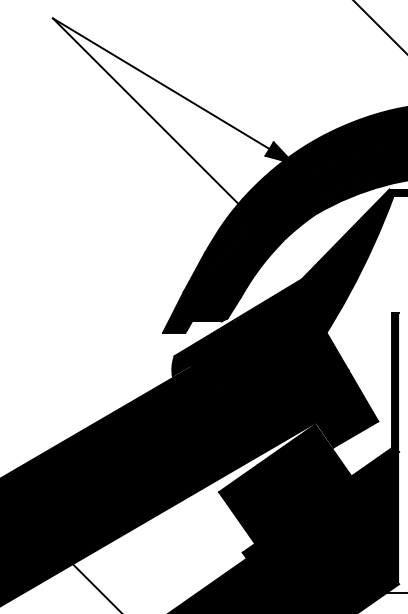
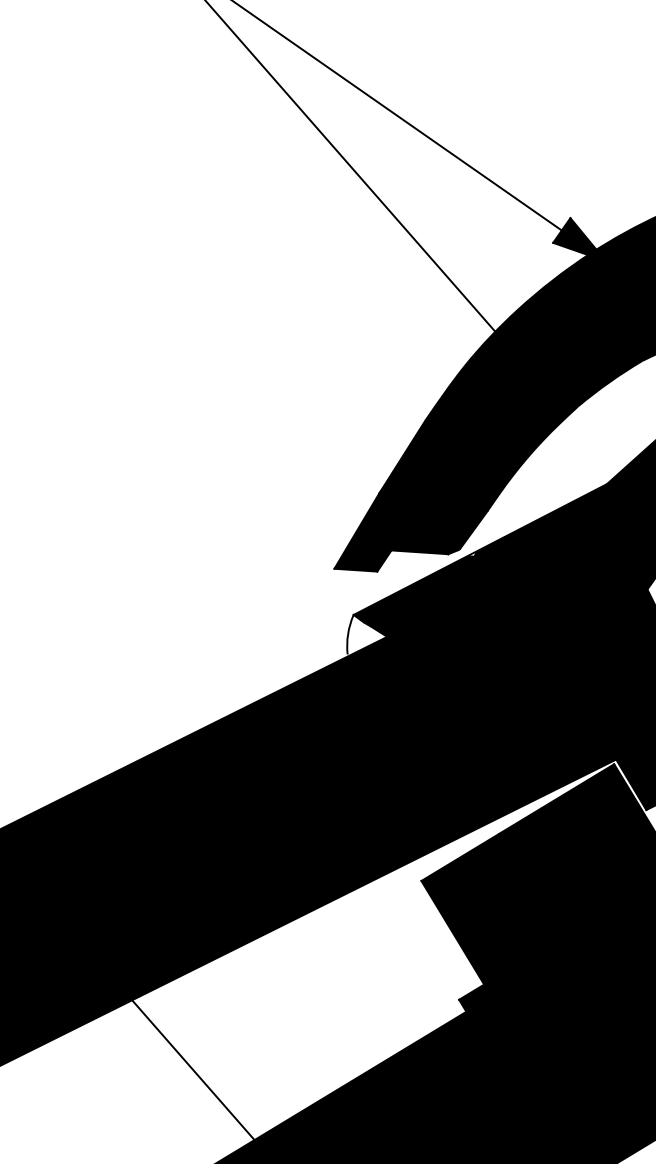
fill: (181, 366) -> (365, 635), removed

